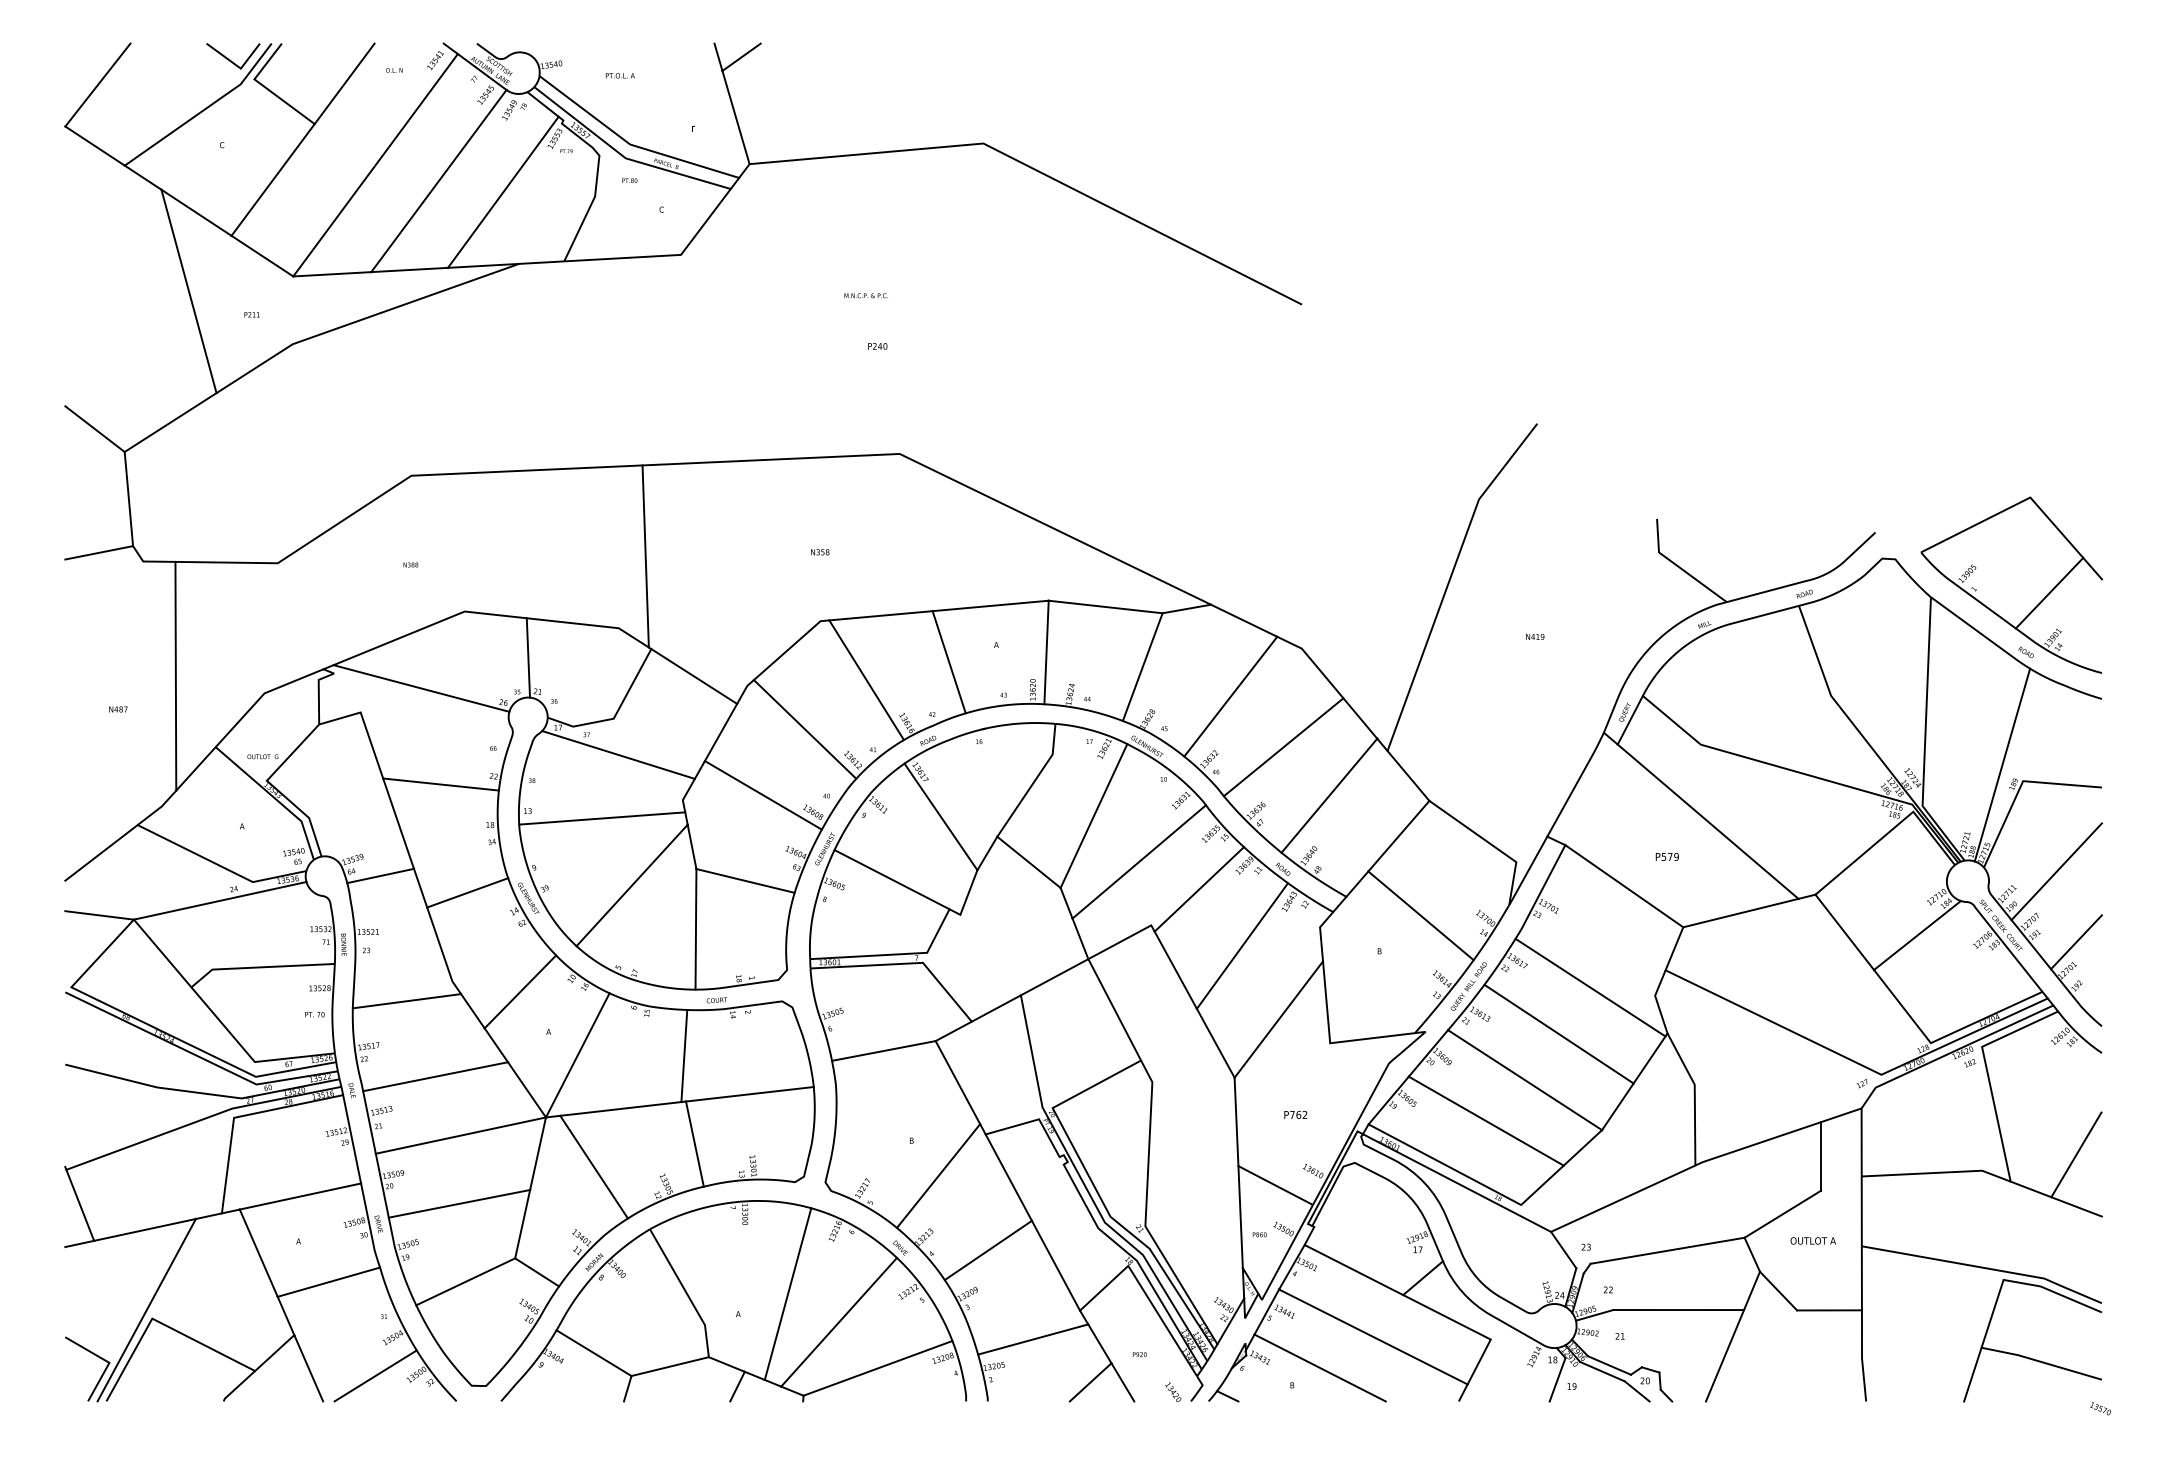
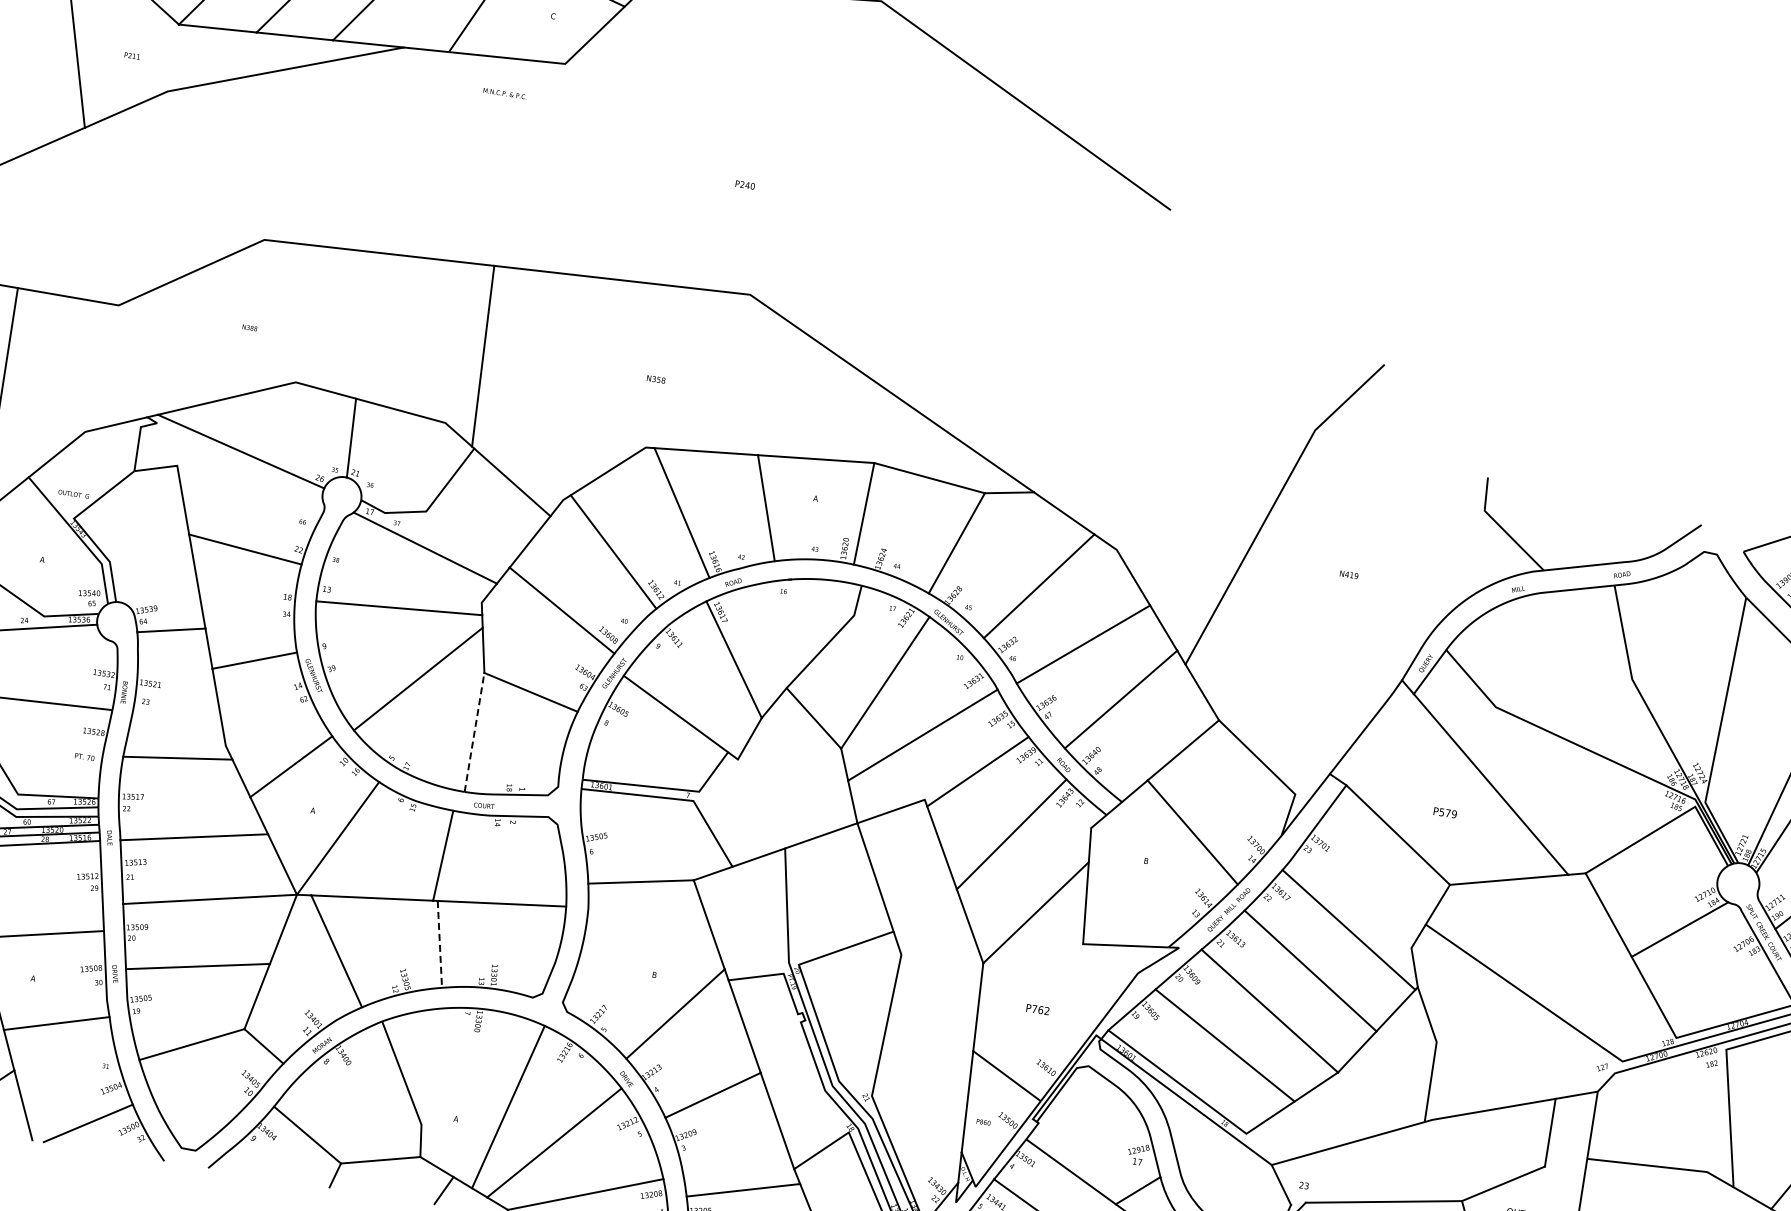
text: (865, 295) -> (504, 93), moved
line: (695, 928) -> (474, 731), solid -> dashed
line: (694, 1144) -> (439, 944), solid -> dashed

